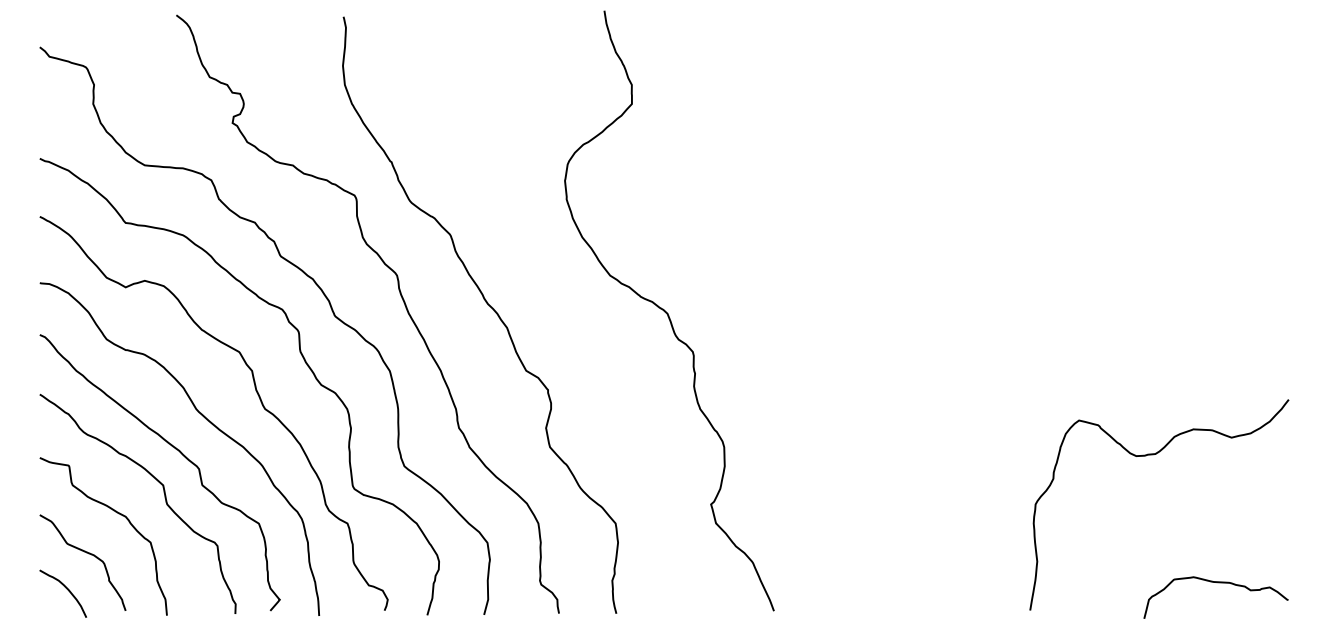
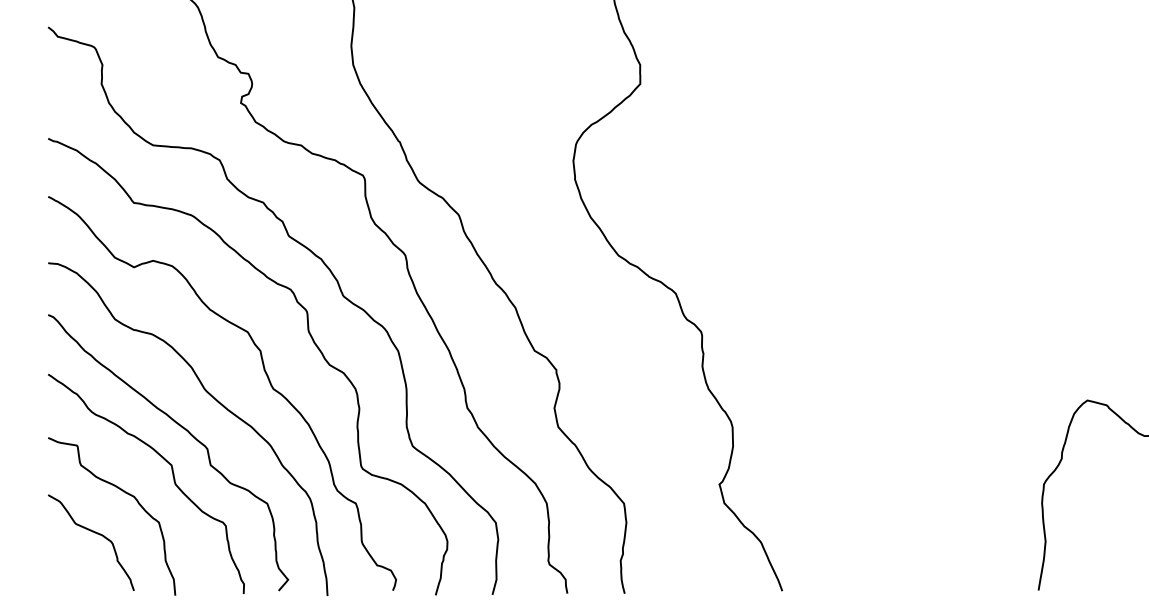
curve: (66, 589) -> (74, 569), removed

